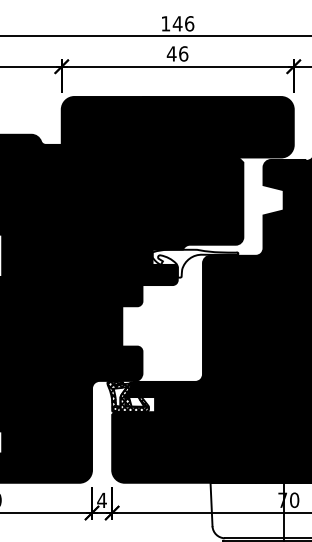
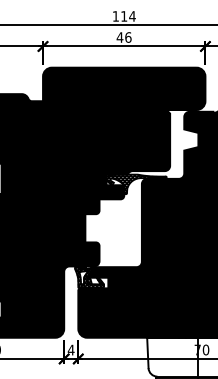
text: (183, 23) -> (128, 16), 146 -> 114
hatch: (194, 263) -> (135, 184), added

